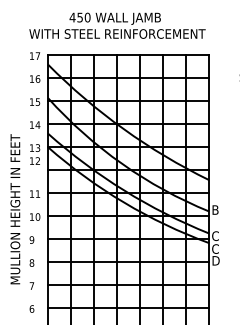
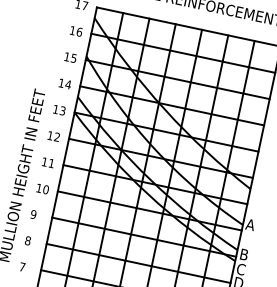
text: (34, 160) -> (53, 135), moved
text: (215, 209) -> (250, 224), B -> A
text: (215, 236) -> (244, 255), C -> B

